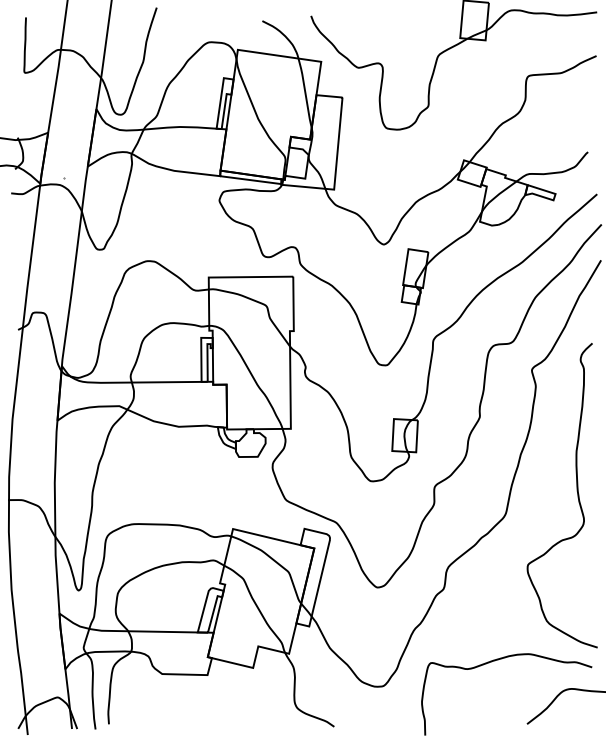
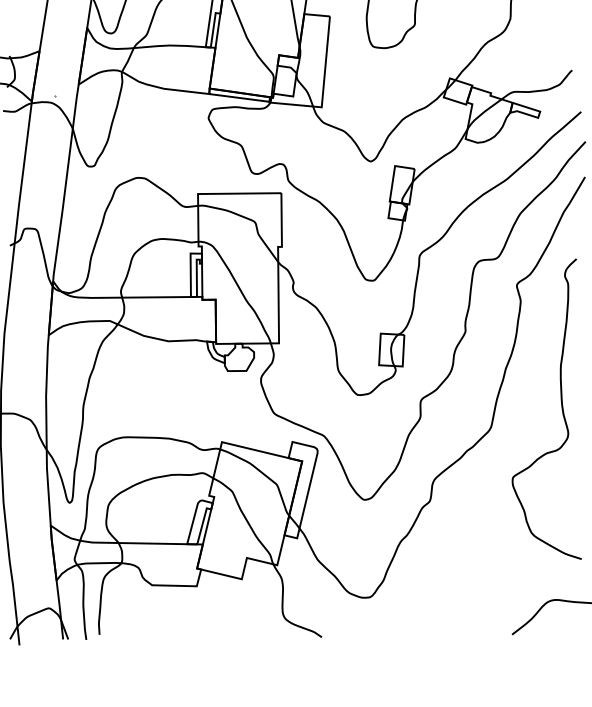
curve: (495, 661) -> (480, 572), removed

